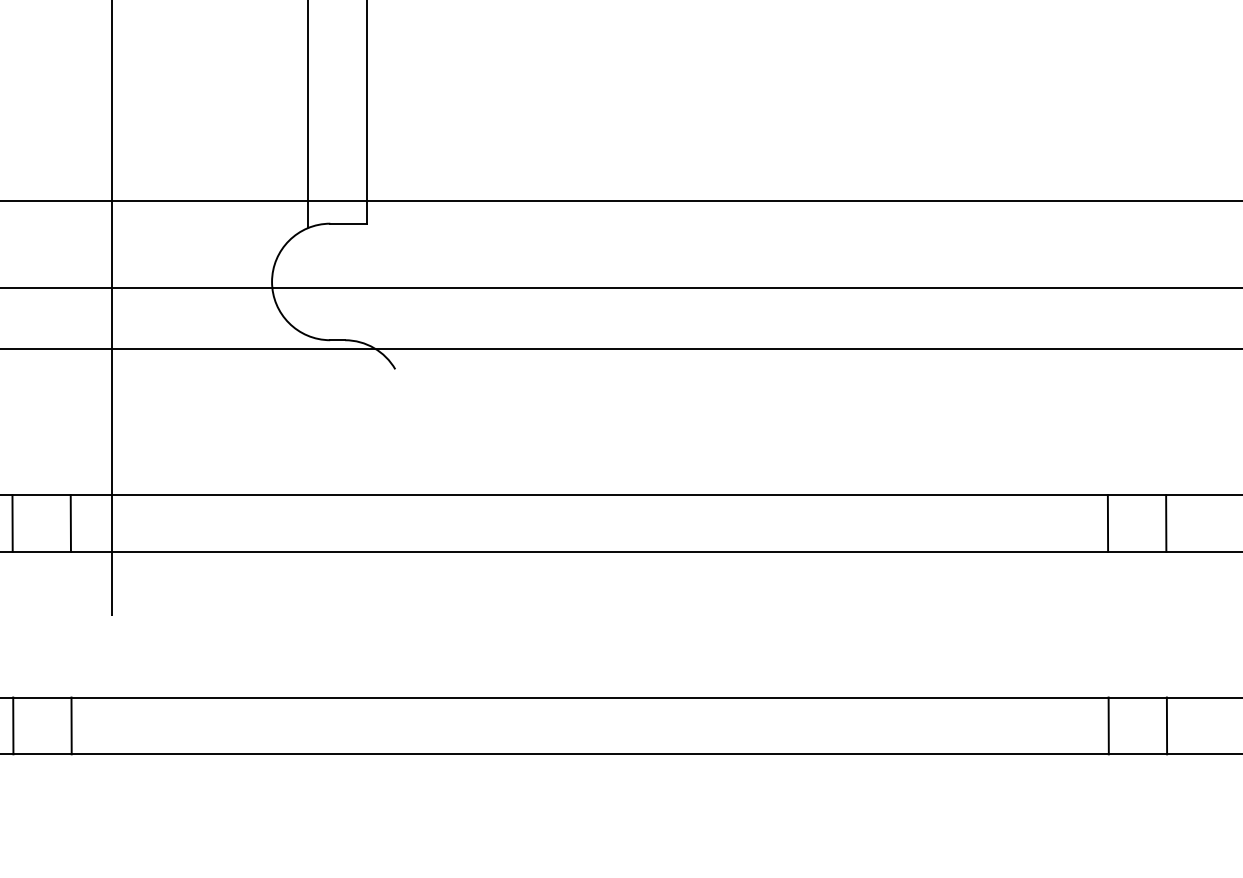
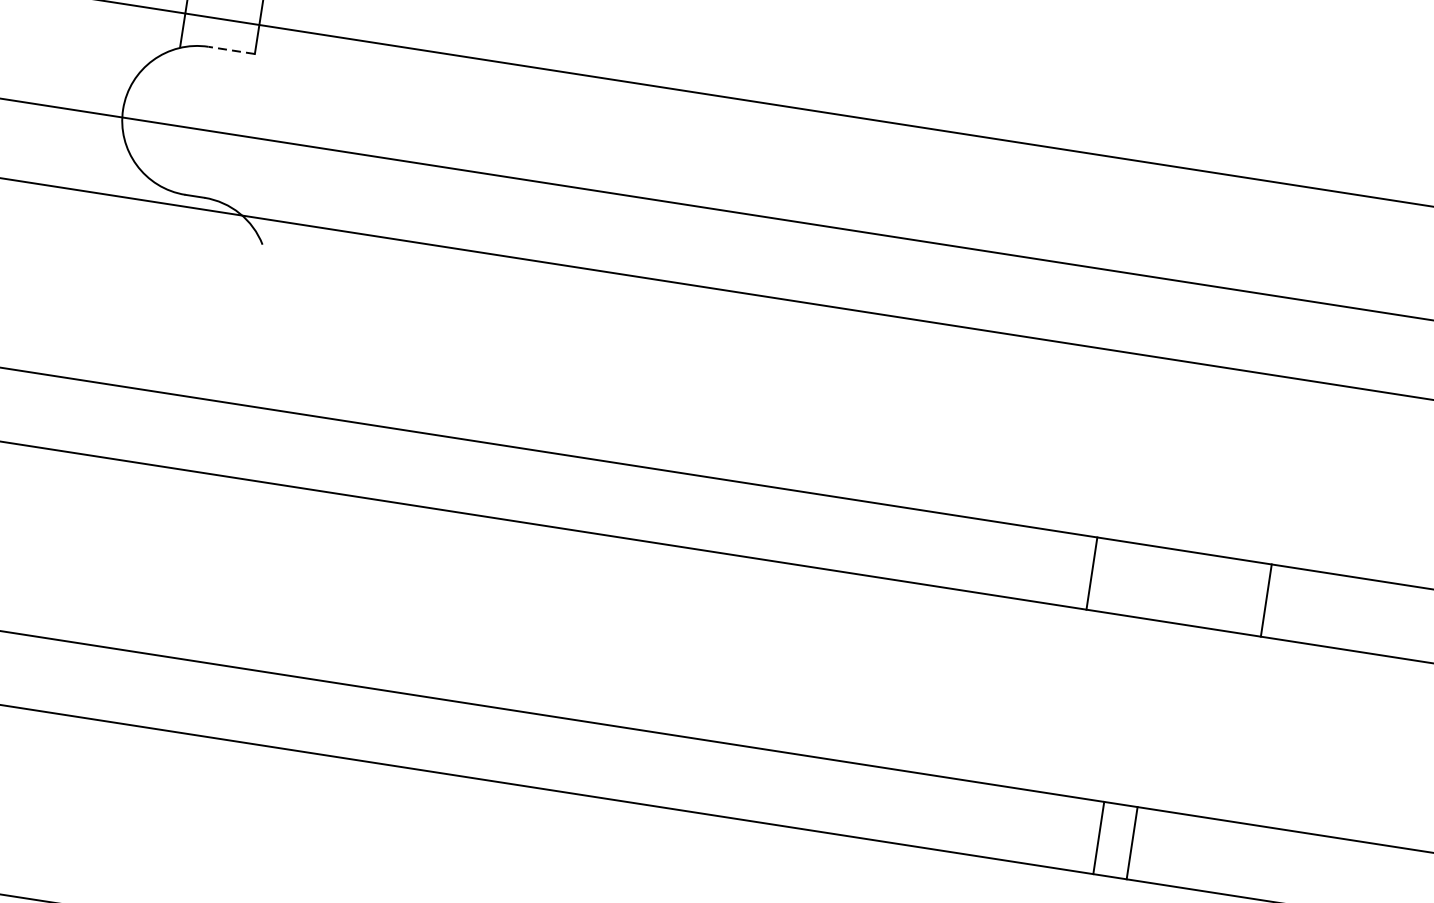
line: (348, 223) -> (231, 50), solid -> dashed
line: (1107, 523) -> (1091, 573), moved
line: (1166, 523) -> (1266, 600), moved
line: (1166, 725) -> (1131, 842), moved

